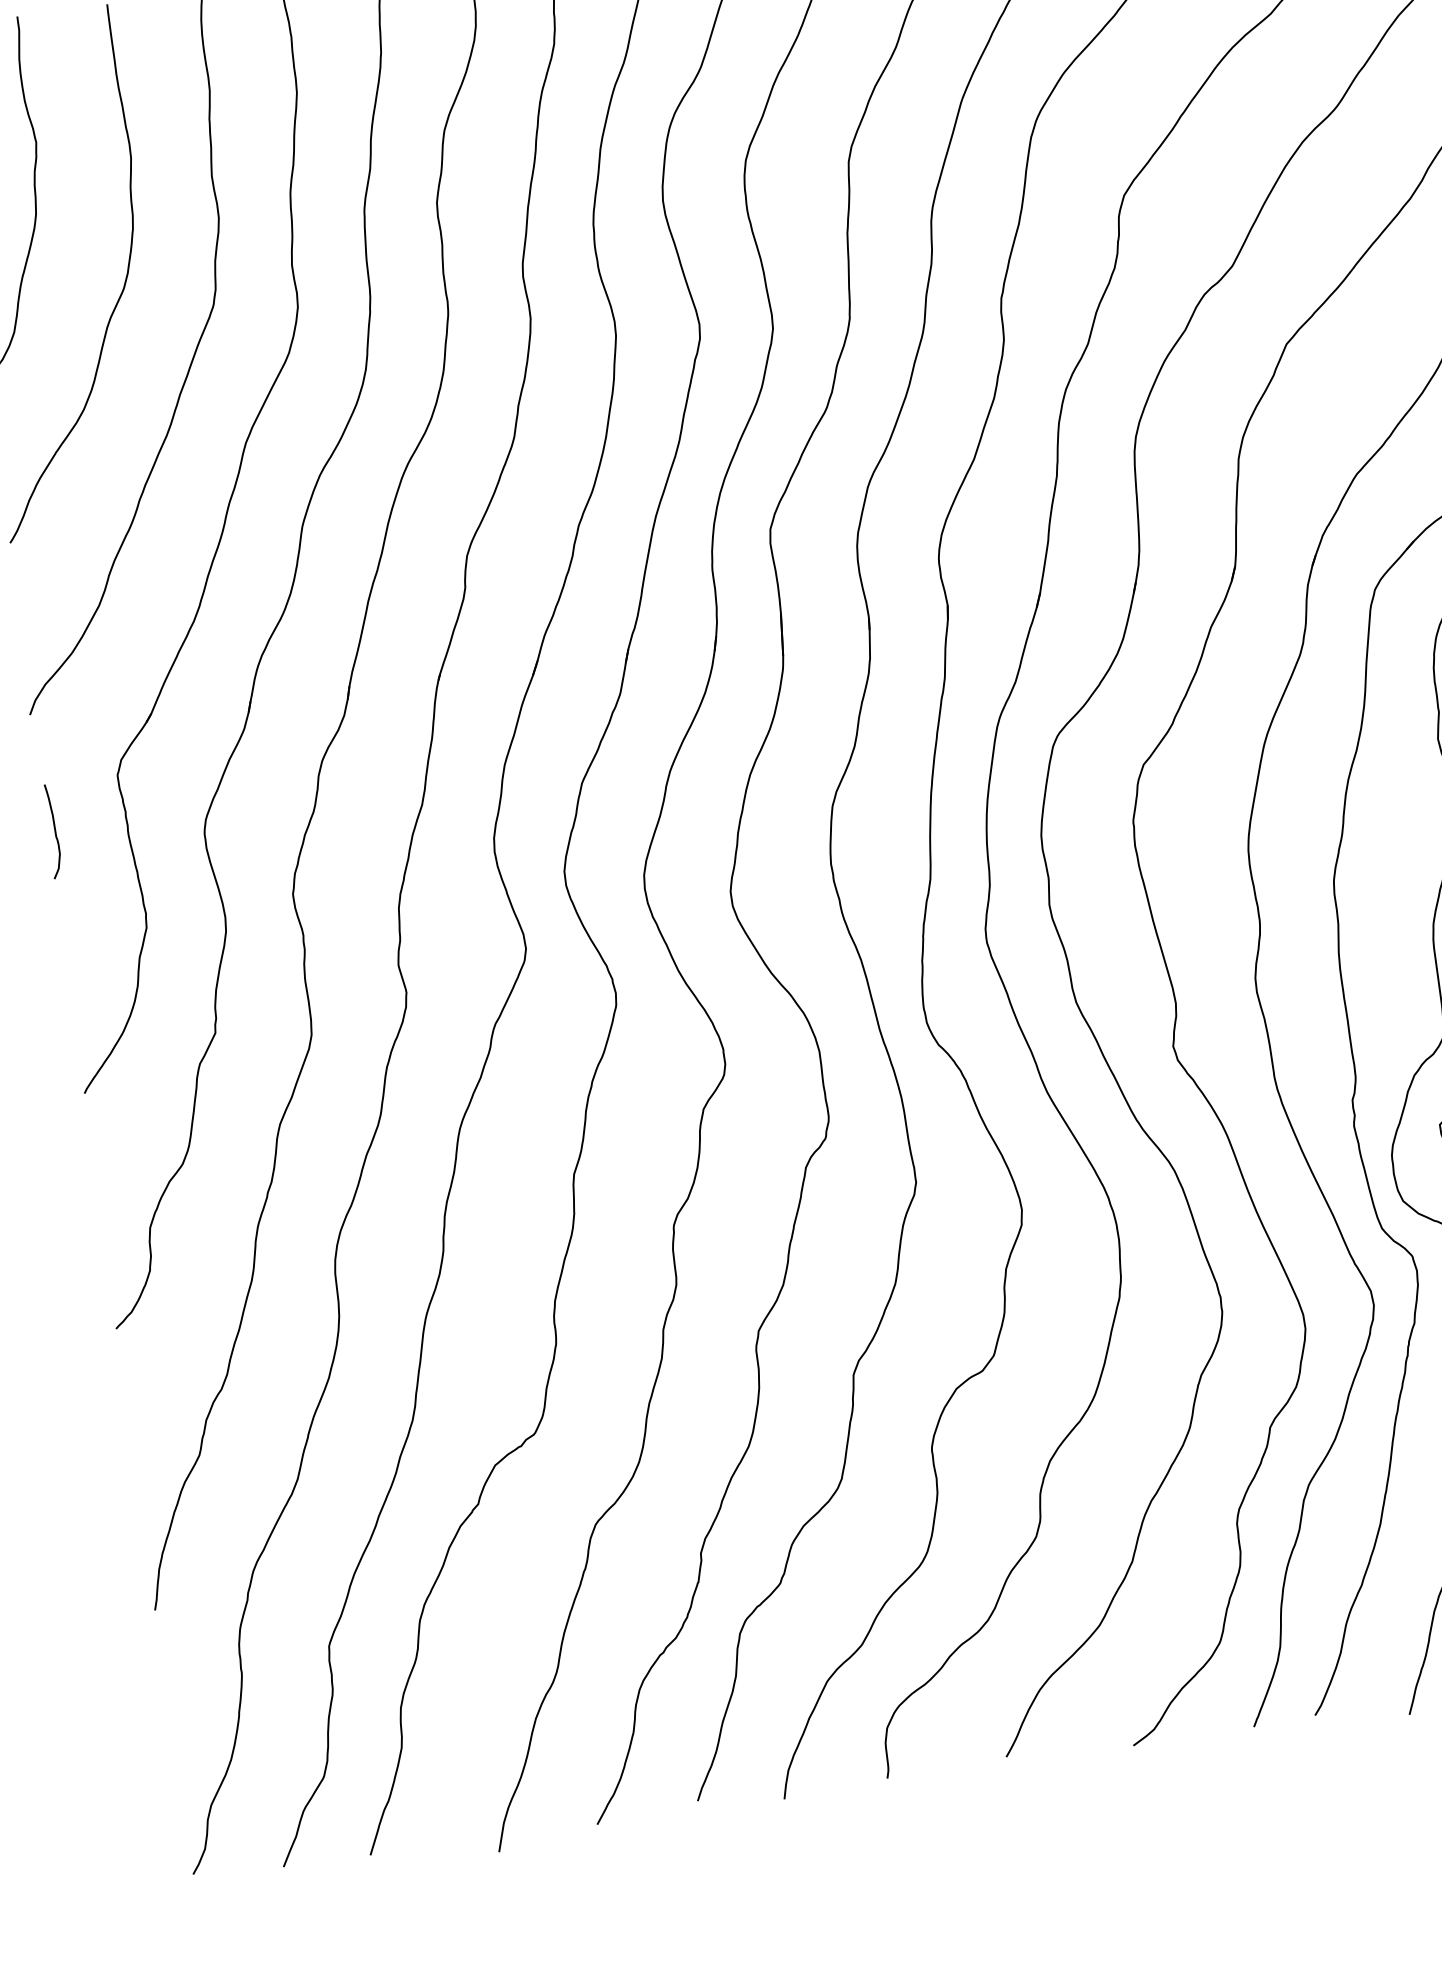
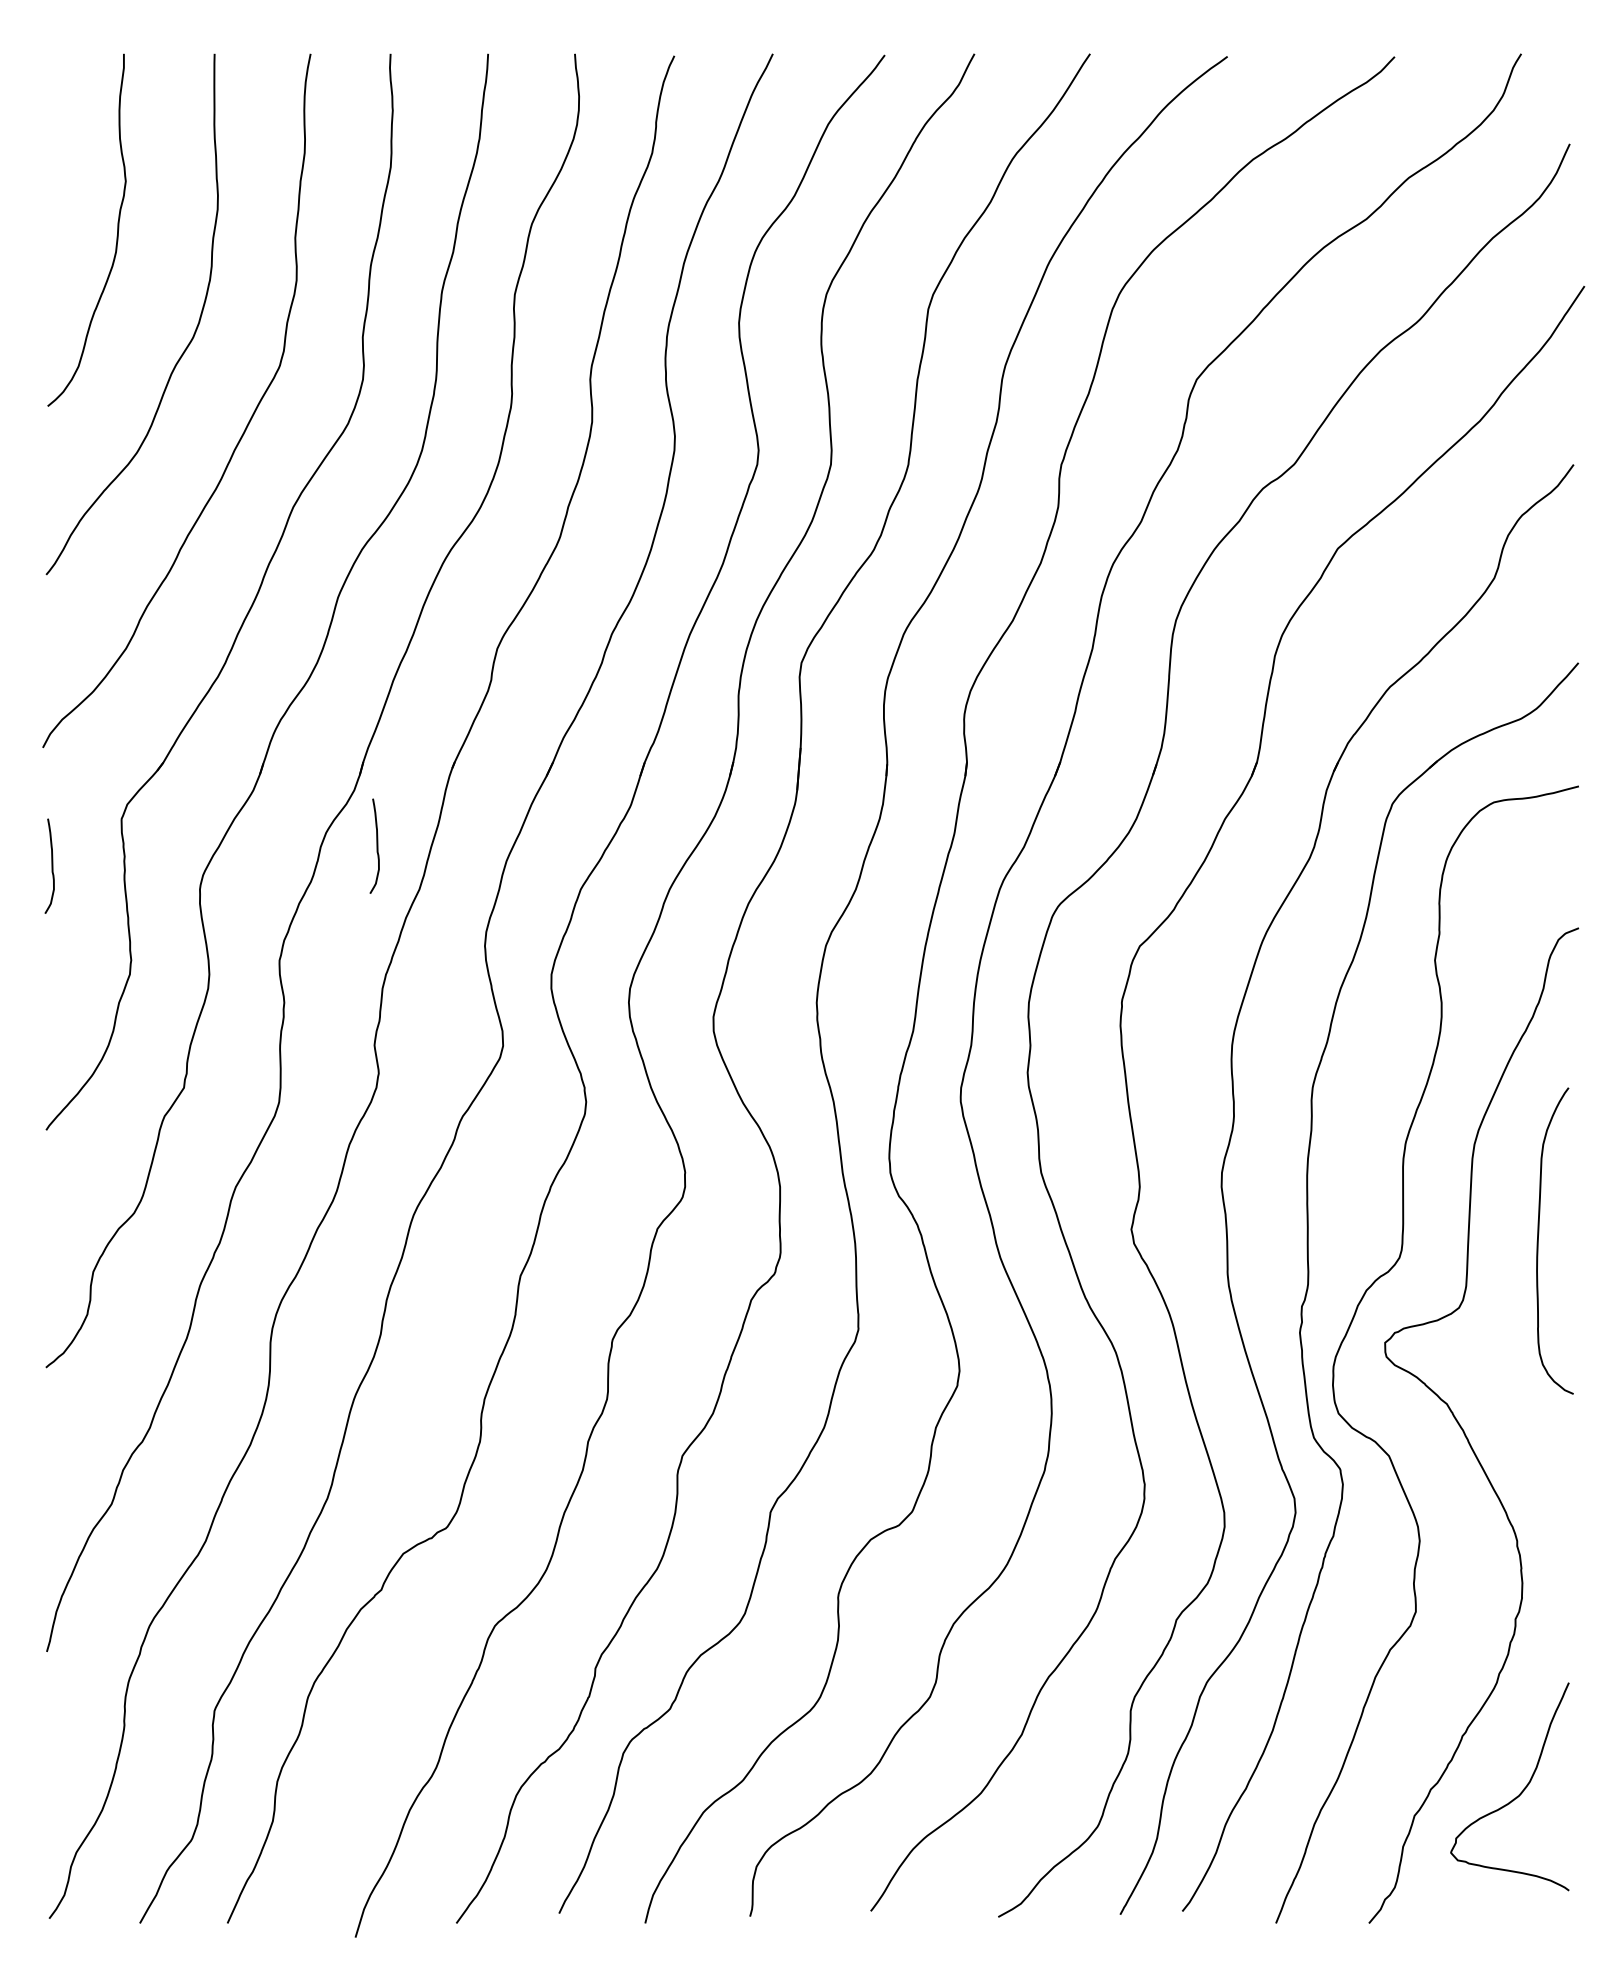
curve: (373, 767) -> (376, 845), added

